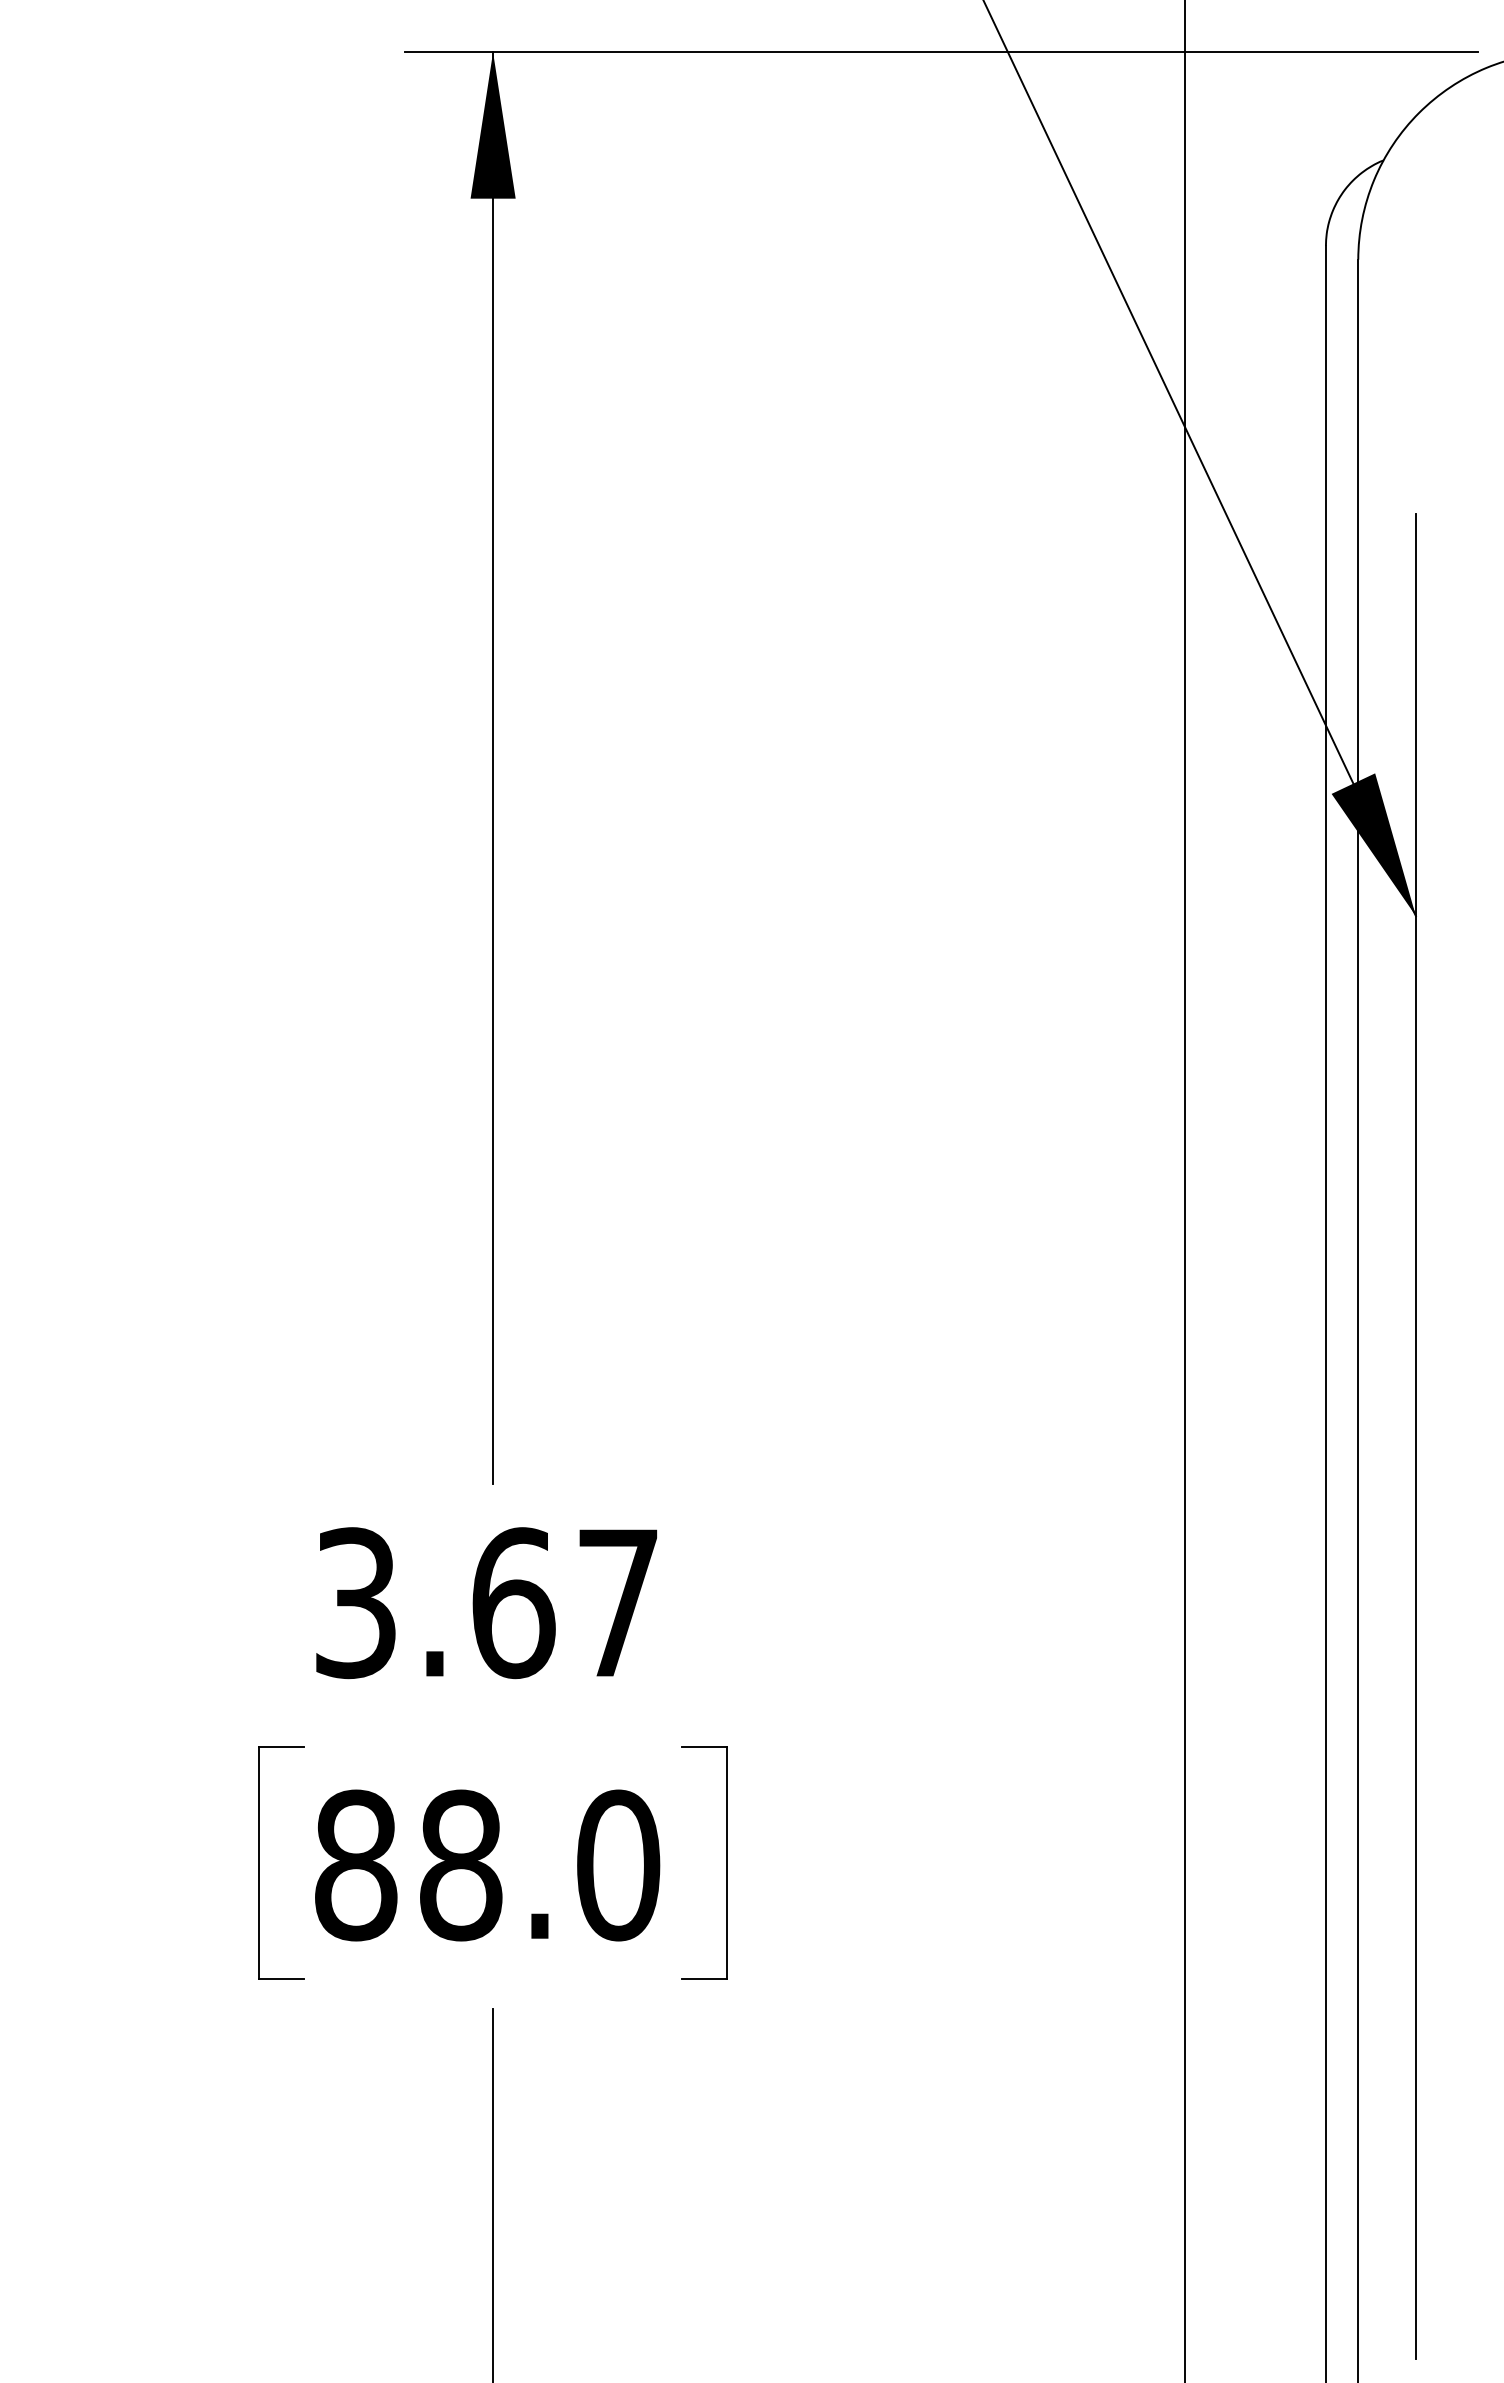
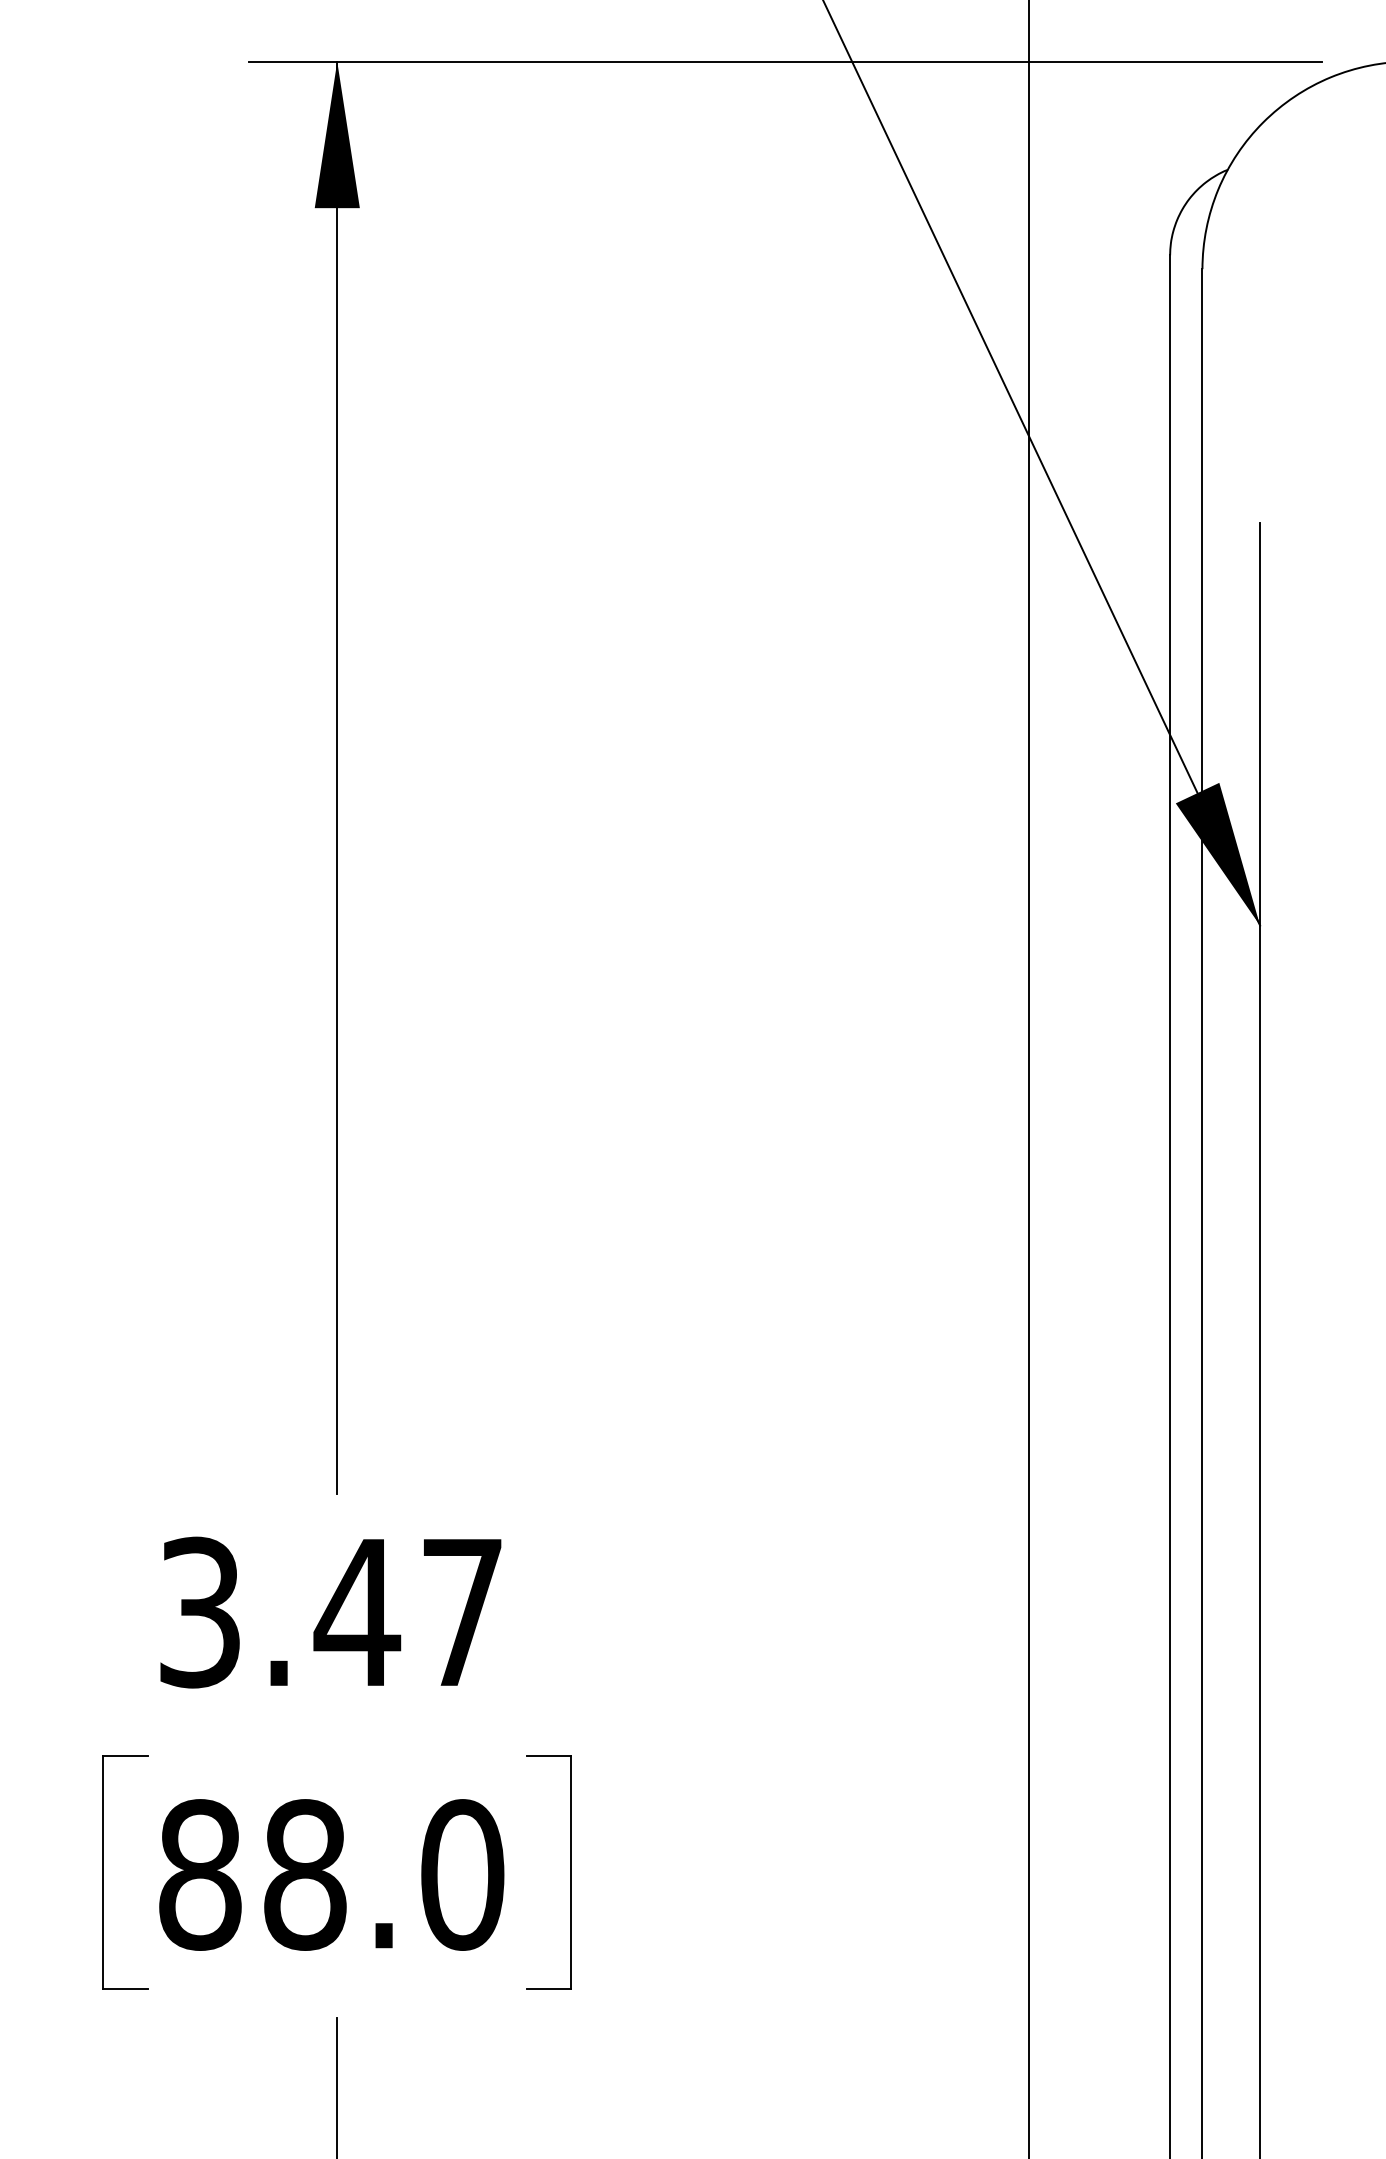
text: (512, 1603) -> (356, 1612), 3.67 -> 3.47

